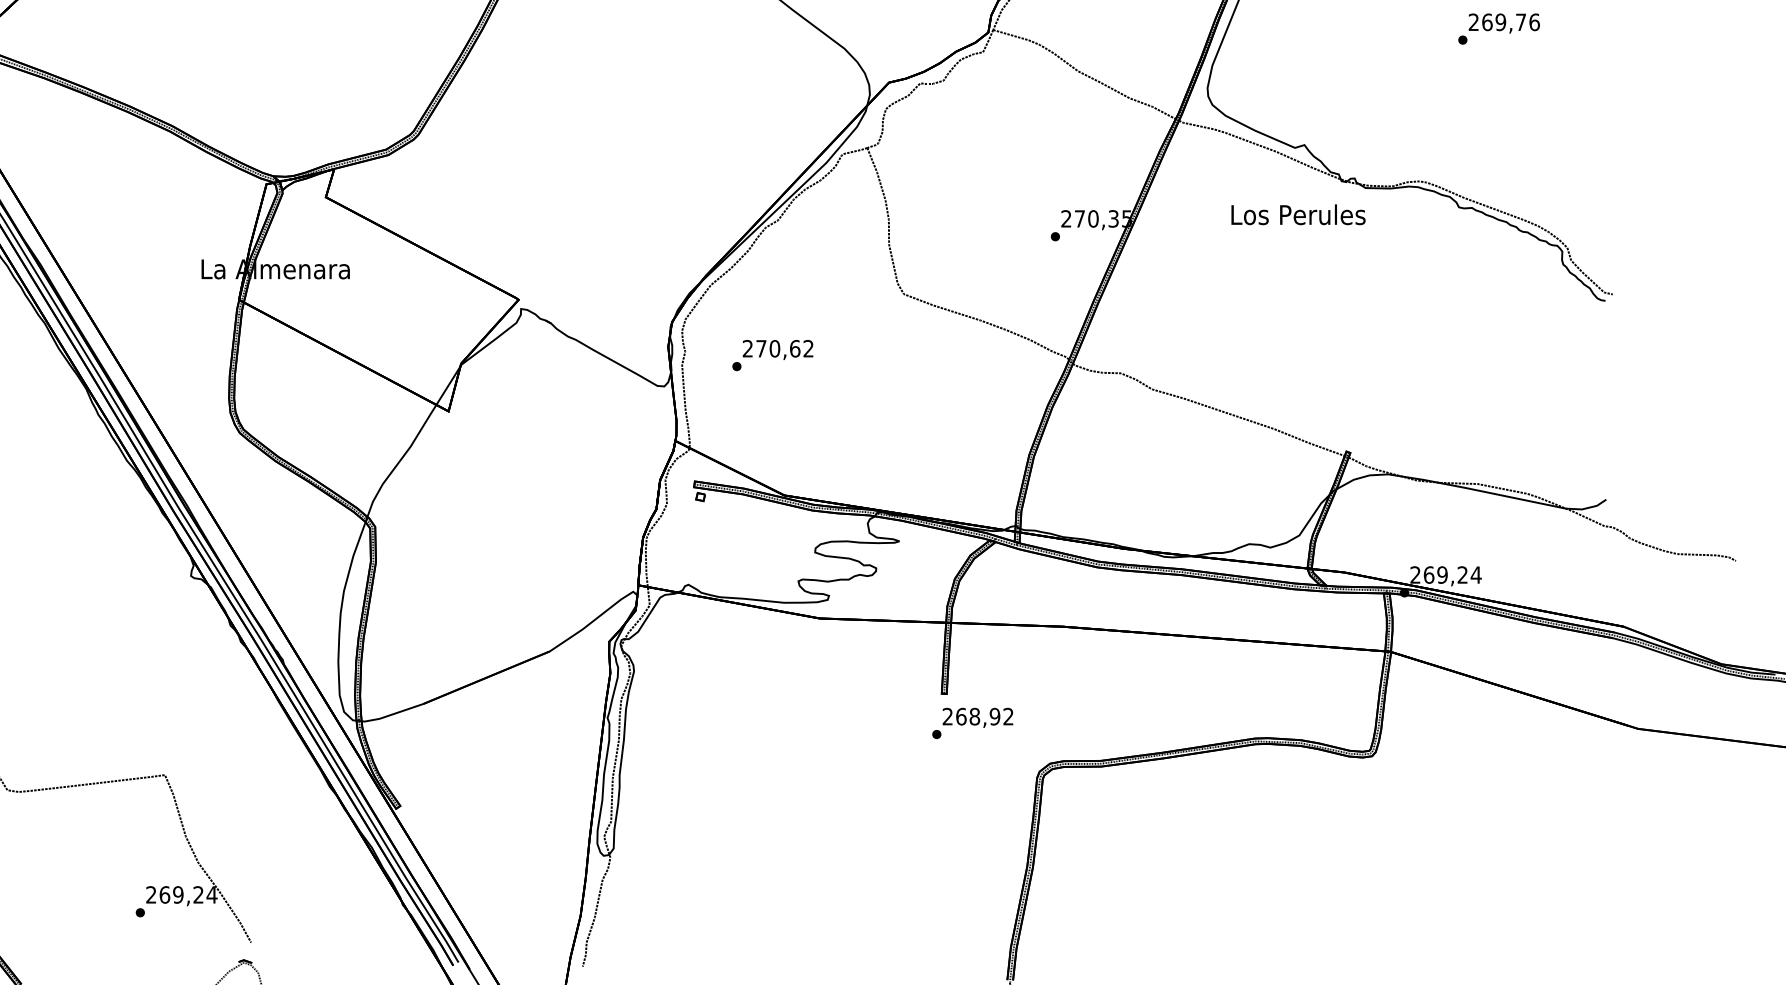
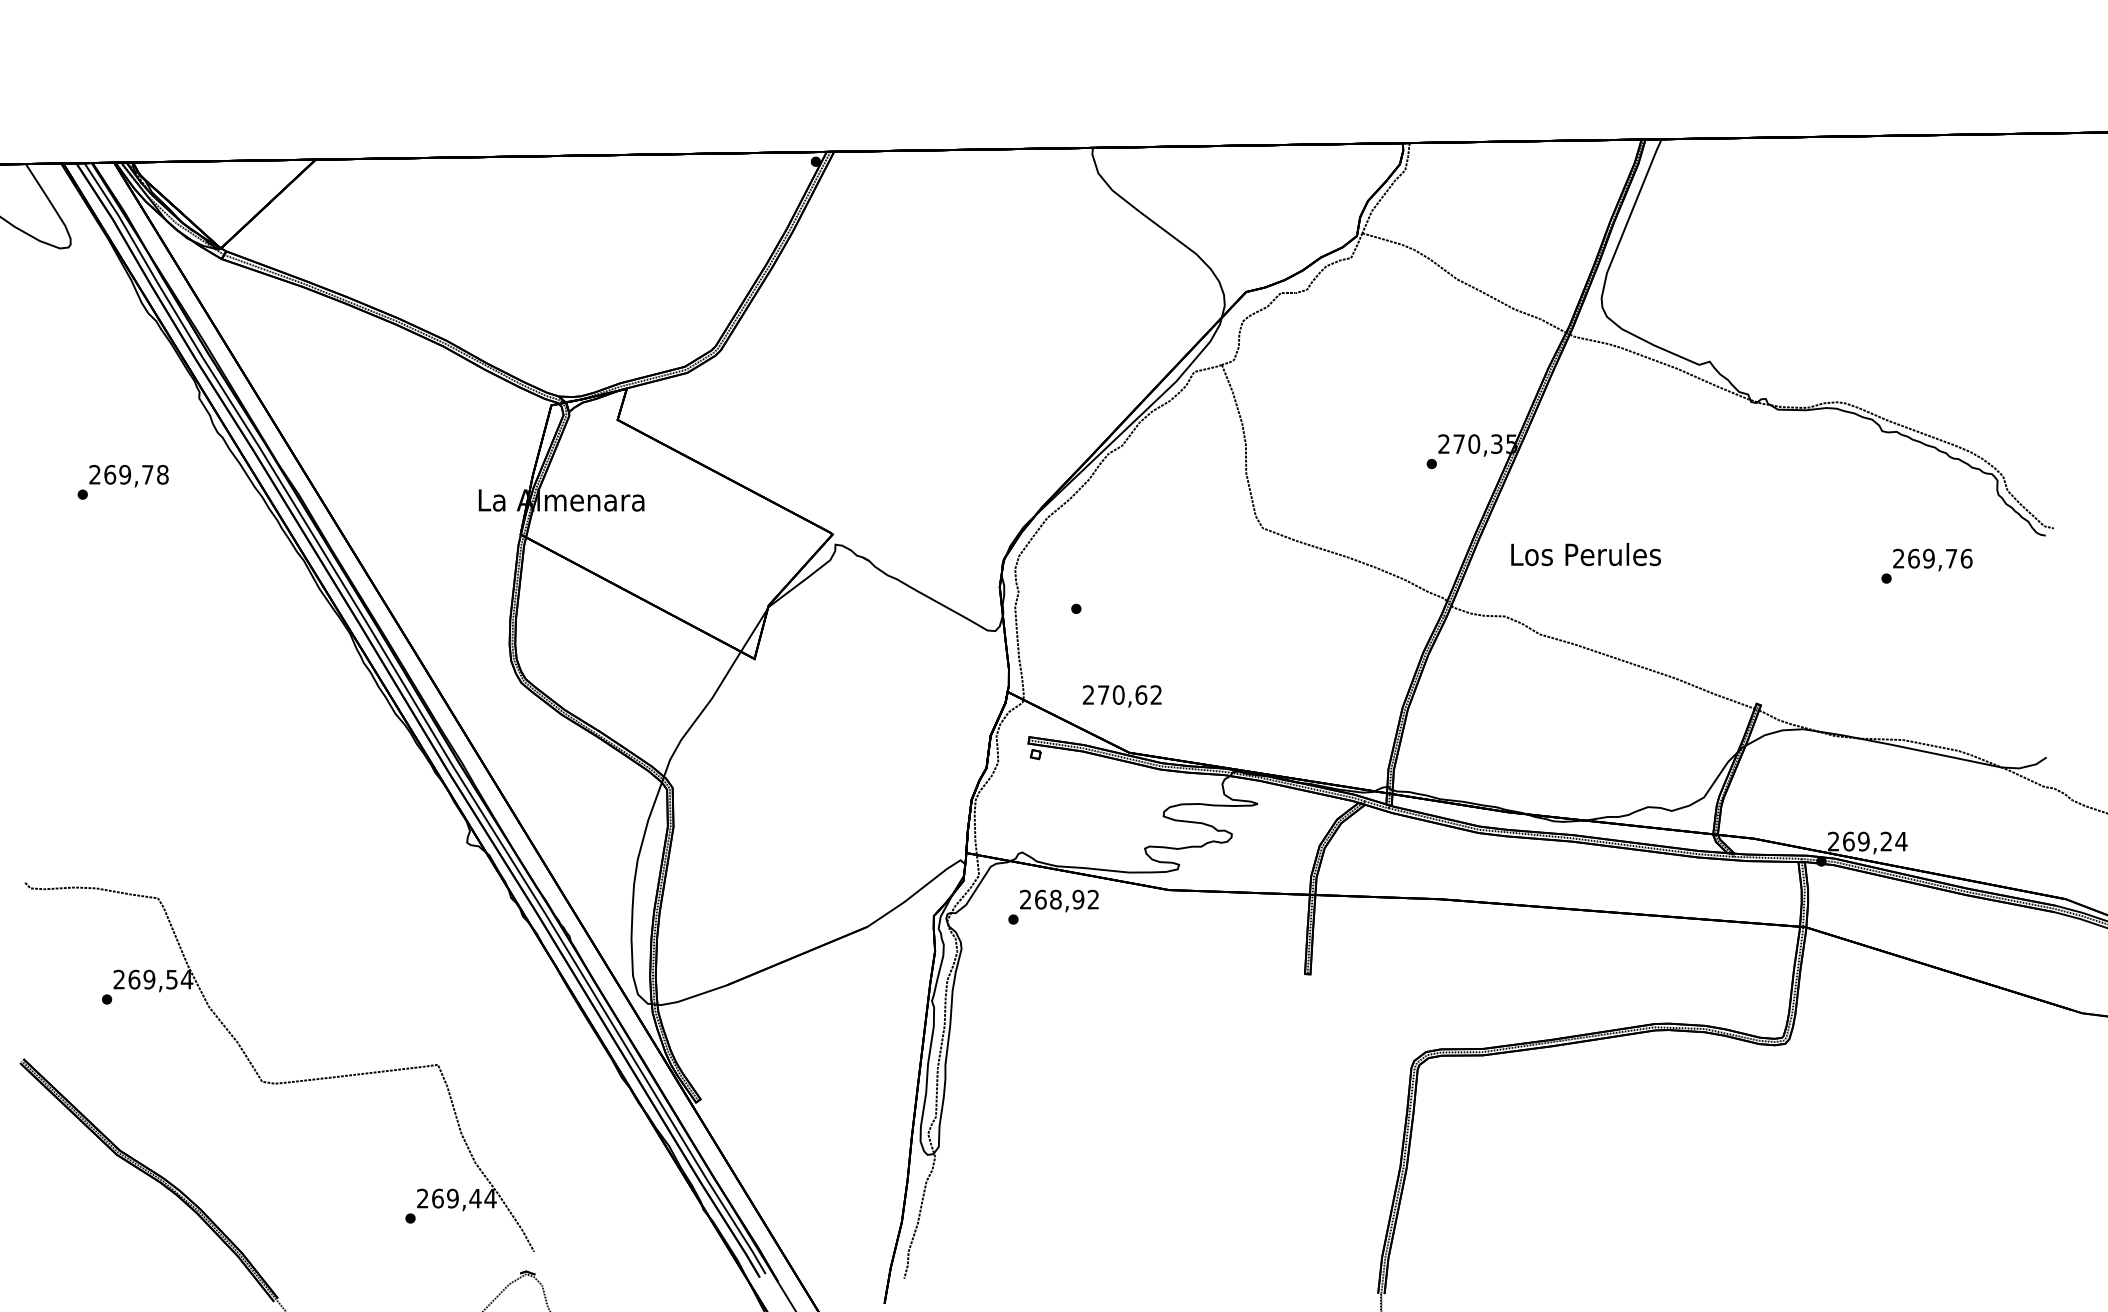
text: (1498, 28) -> (1926, 565), moved
text: (1297, 214) -> (1585, 554), moved
text: (778, 350) -> (1122, 696), moved
text: (972, 722) -> (1053, 906), moved
text: (198, 894) -> (475, 1198), 269,24 -> 269,44

